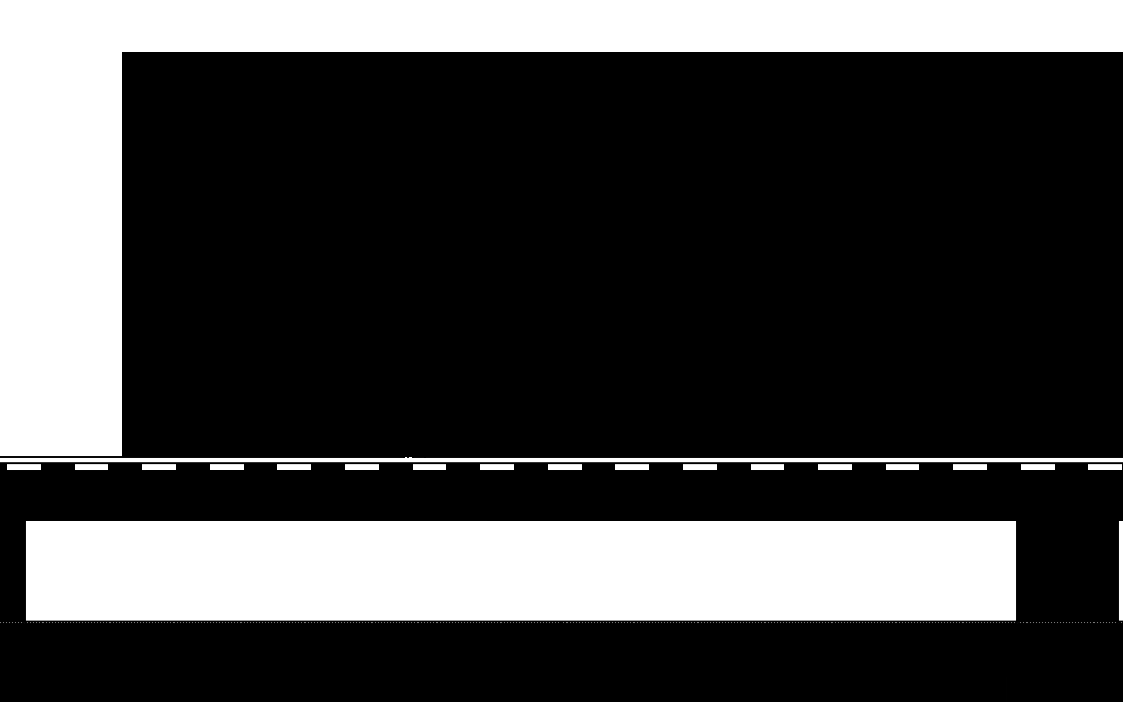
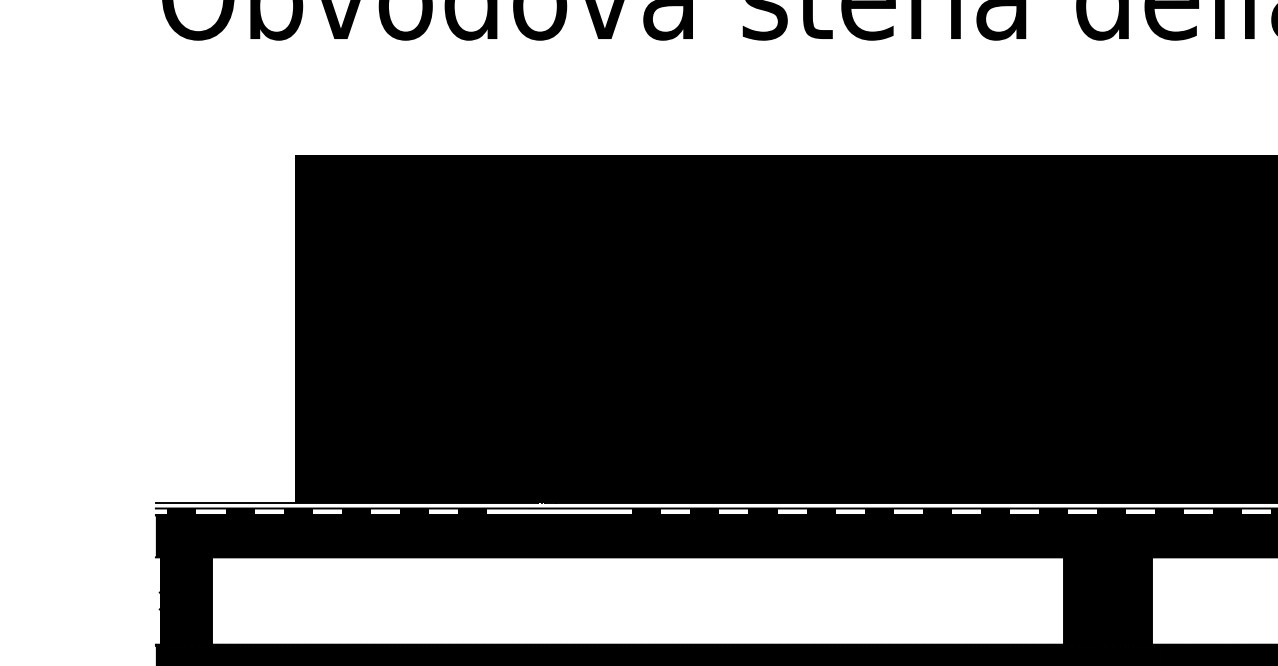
fill: (395, 466) -> (530, 511), removed
fill: (463, 466) -> (588, 511), removed

